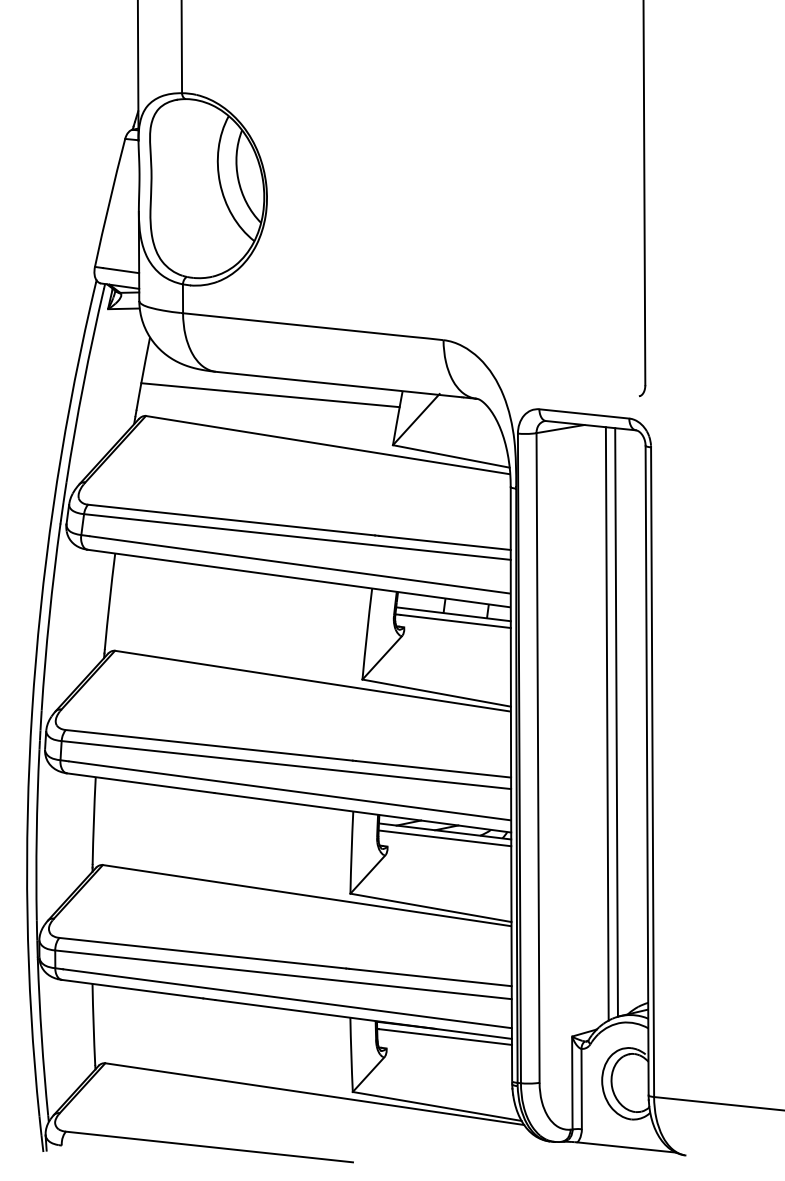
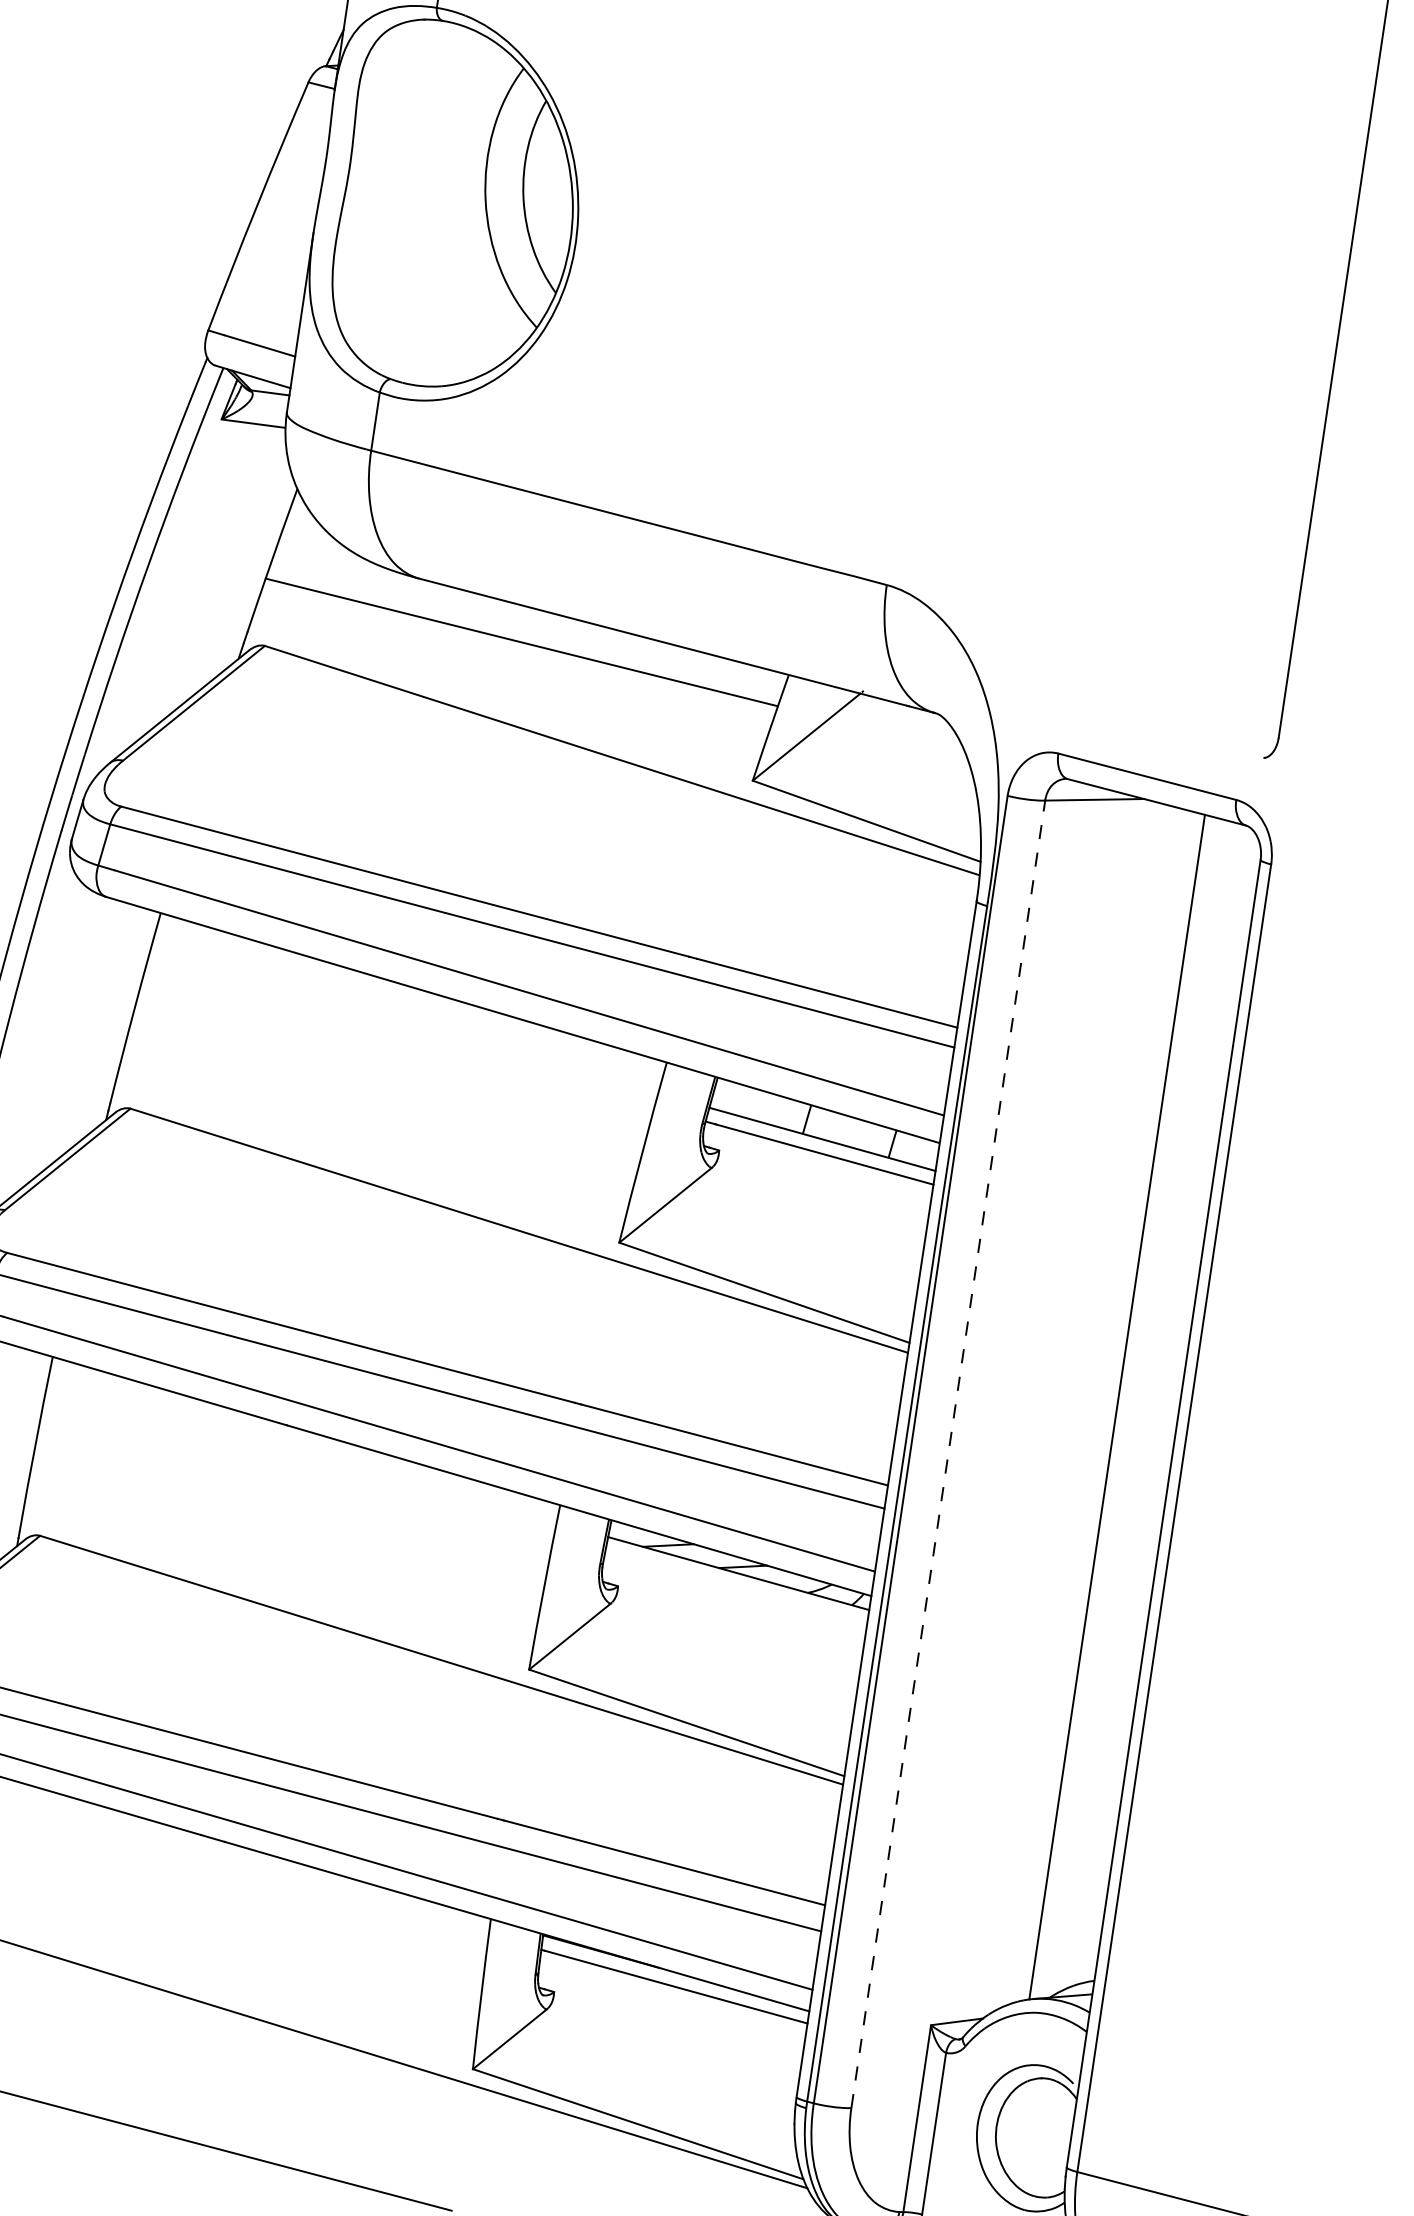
line: (606, 723) -> (1096, 1406), removed
line: (538, 757) -> (949, 1453), solid -> dashed
line: (445, 838) -> (737, 1587), removed

